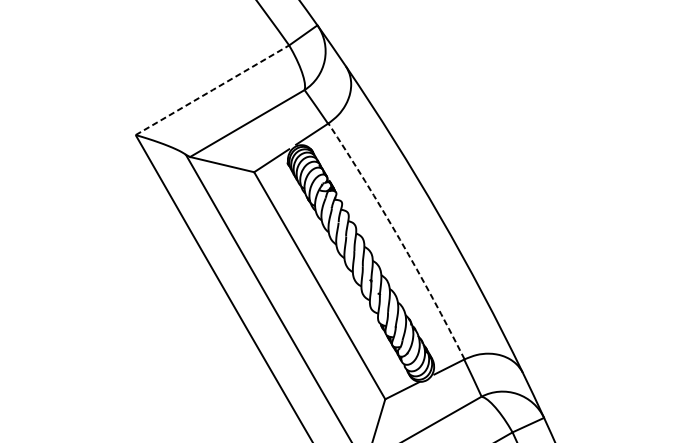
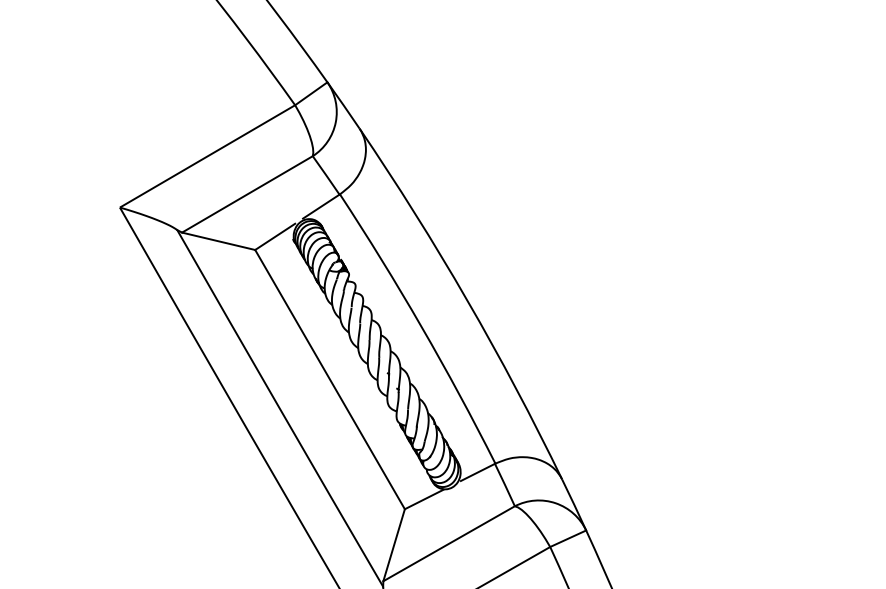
line: (213, 89) -> (208, 155), dashed -> solid
arc: (399, 239) -> (421, 326), dashed -> solid

